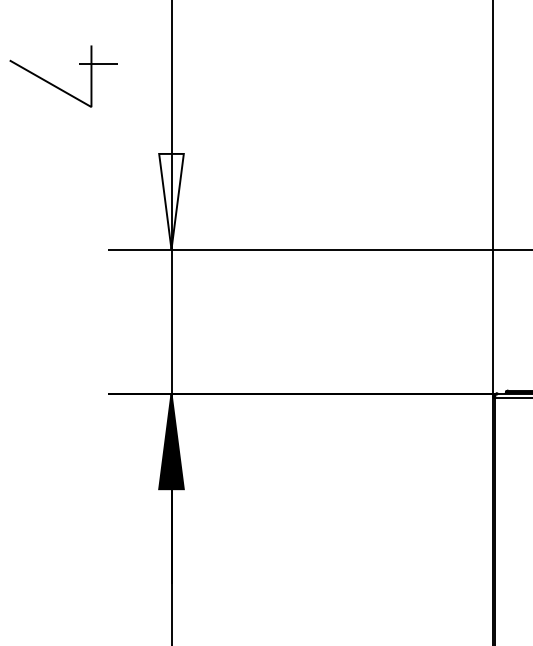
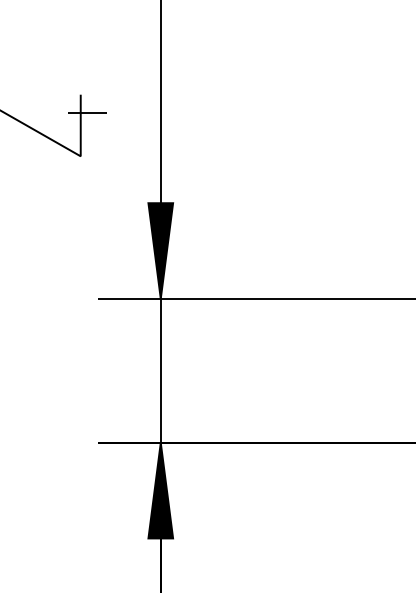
fill: (171, 201) -> (160, 250), added

